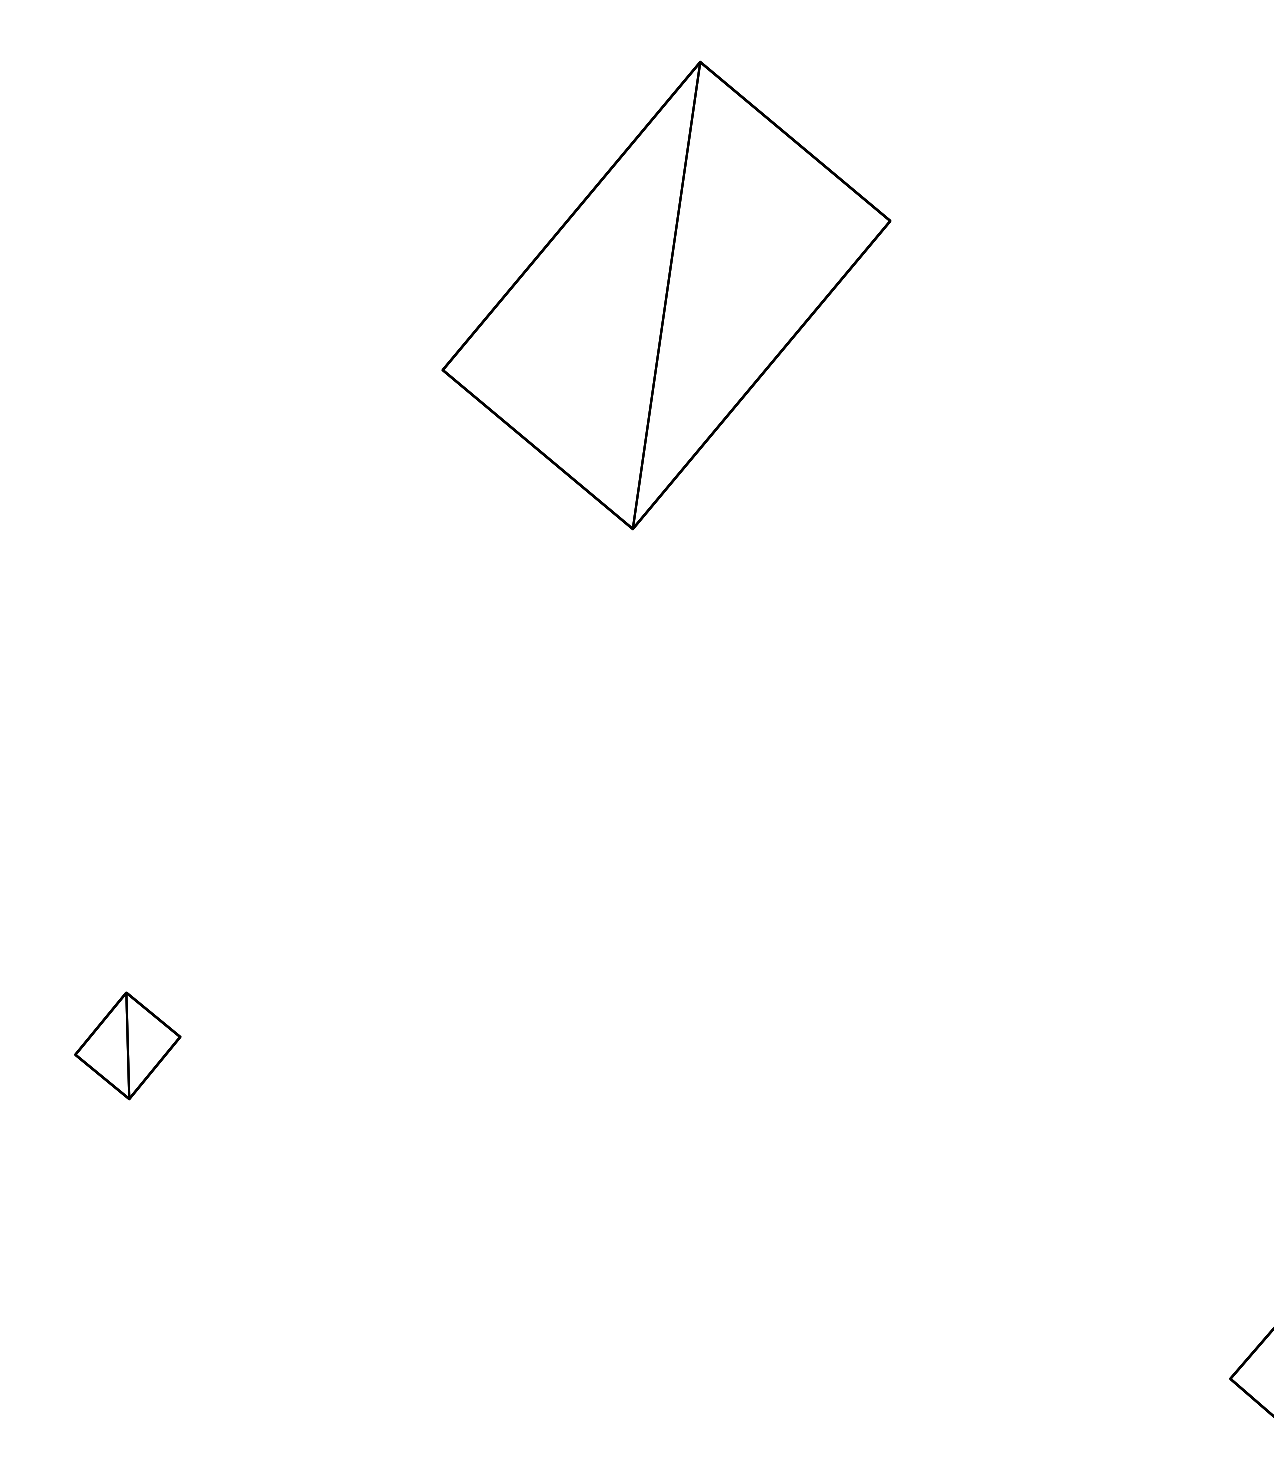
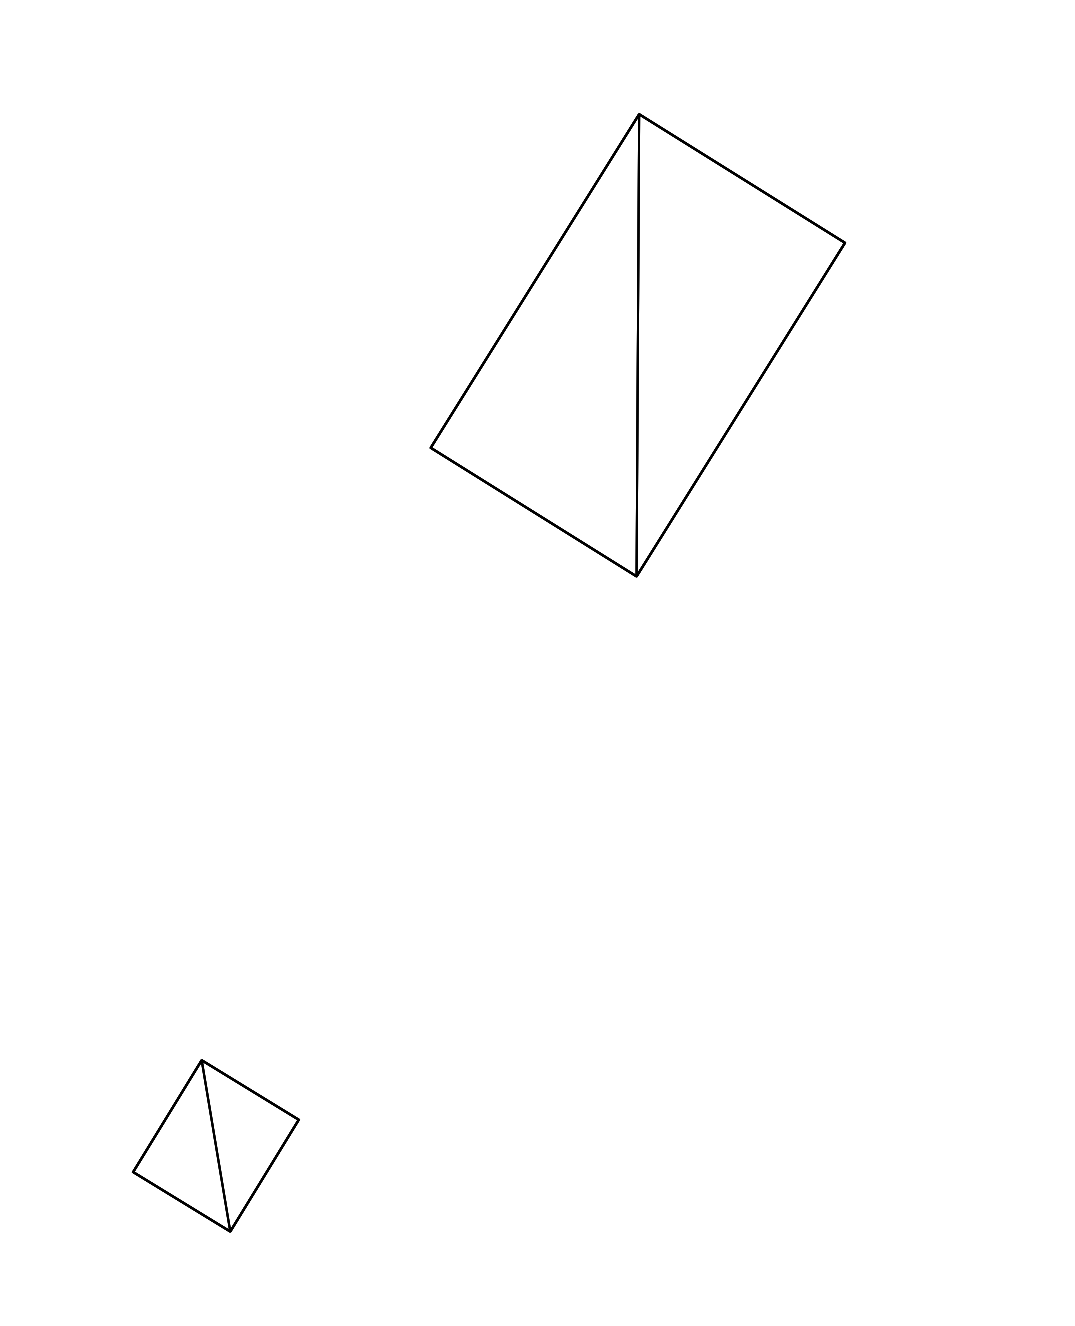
part: (127, 1045) -> (215, 1145), size x1.67

